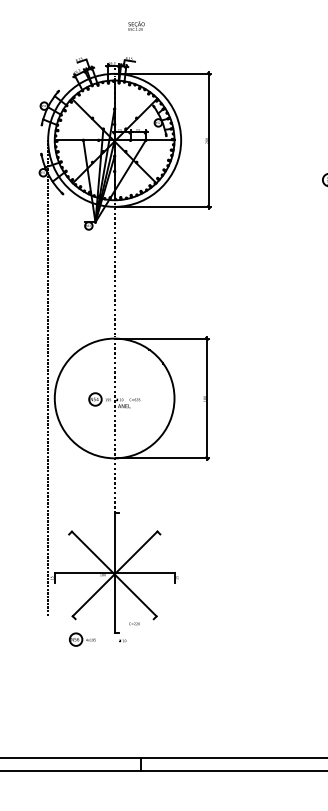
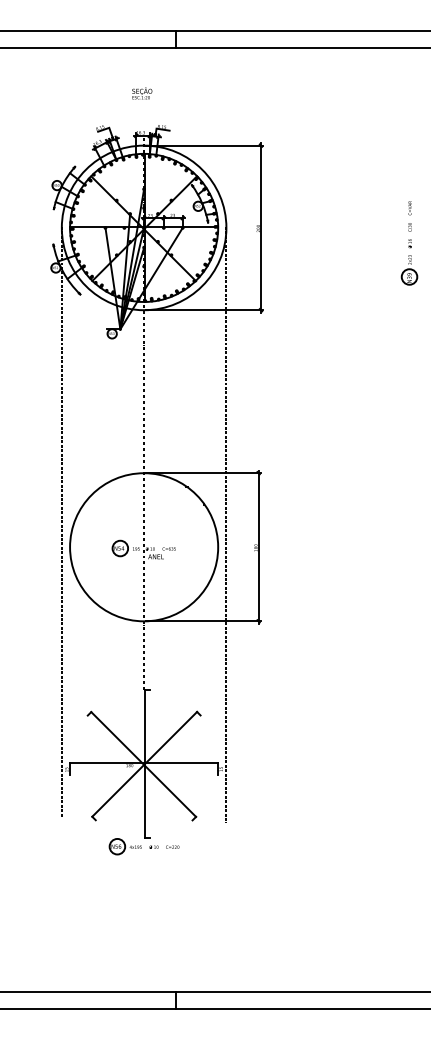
text: (136, 26) -> (142, 93), moved
line: (181, 380) -> (226, 524), added
text: (134, 623) -> (172, 846), moved
part: (81, 639) -> (124, 846), moved

